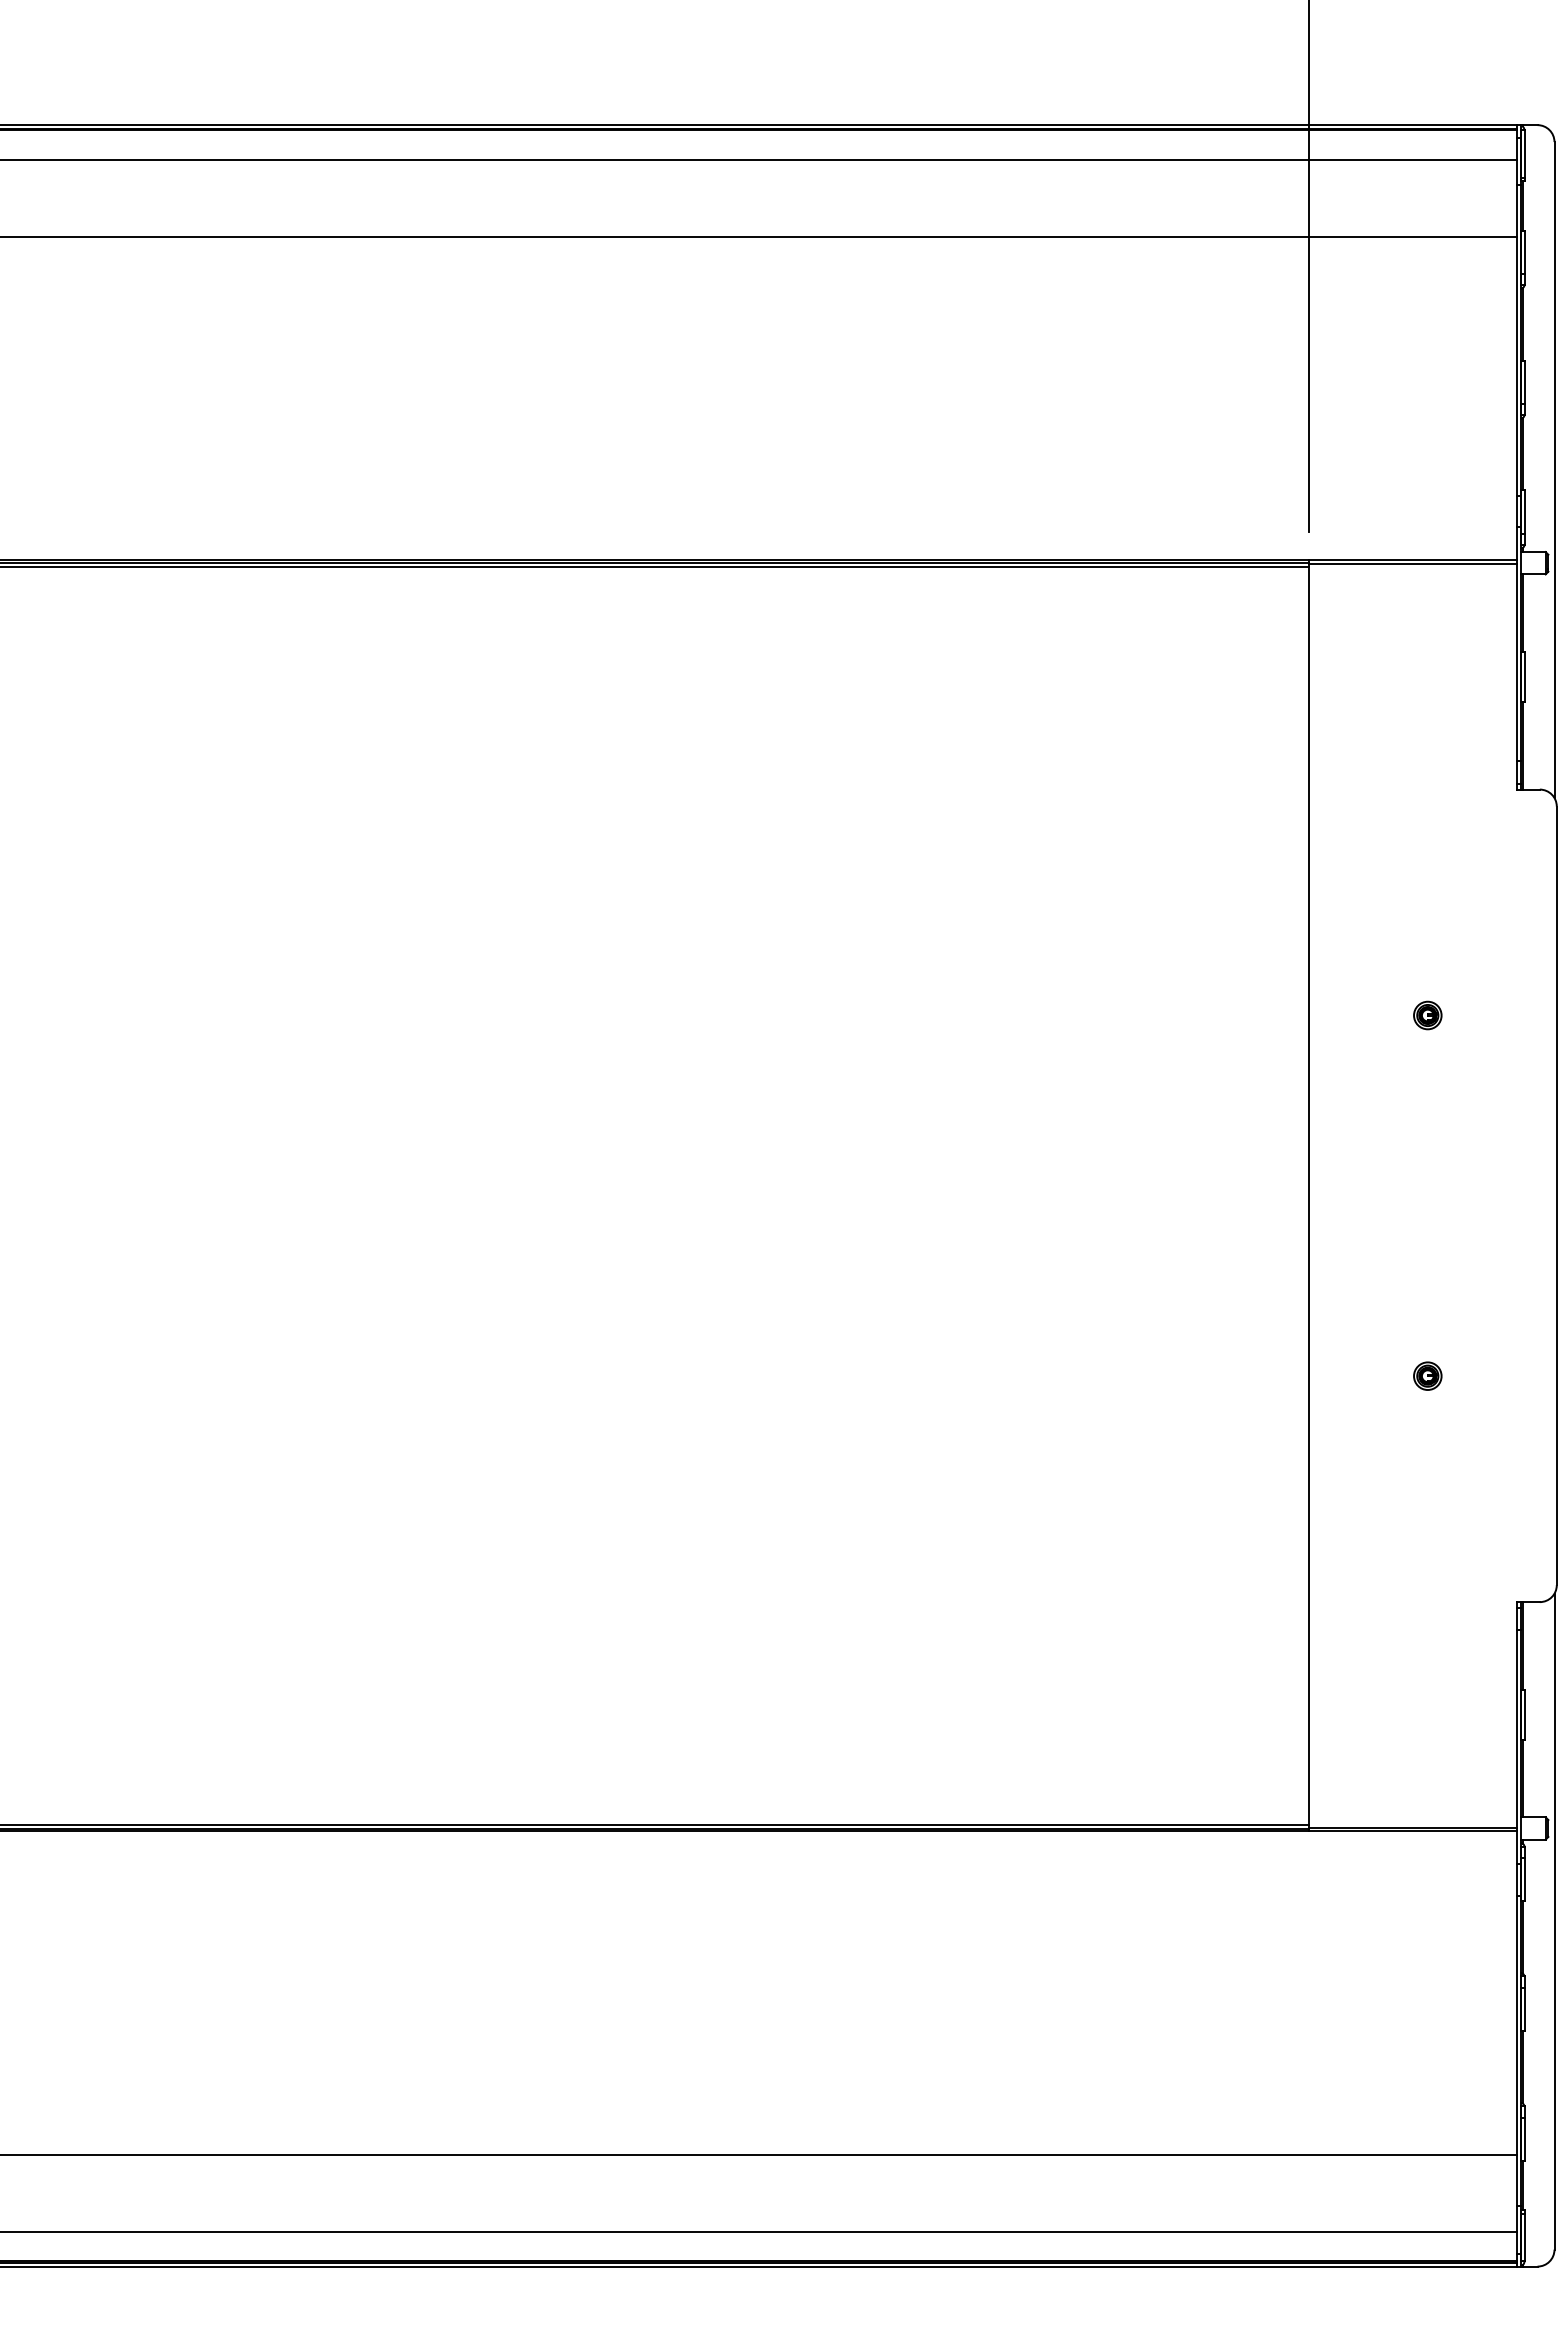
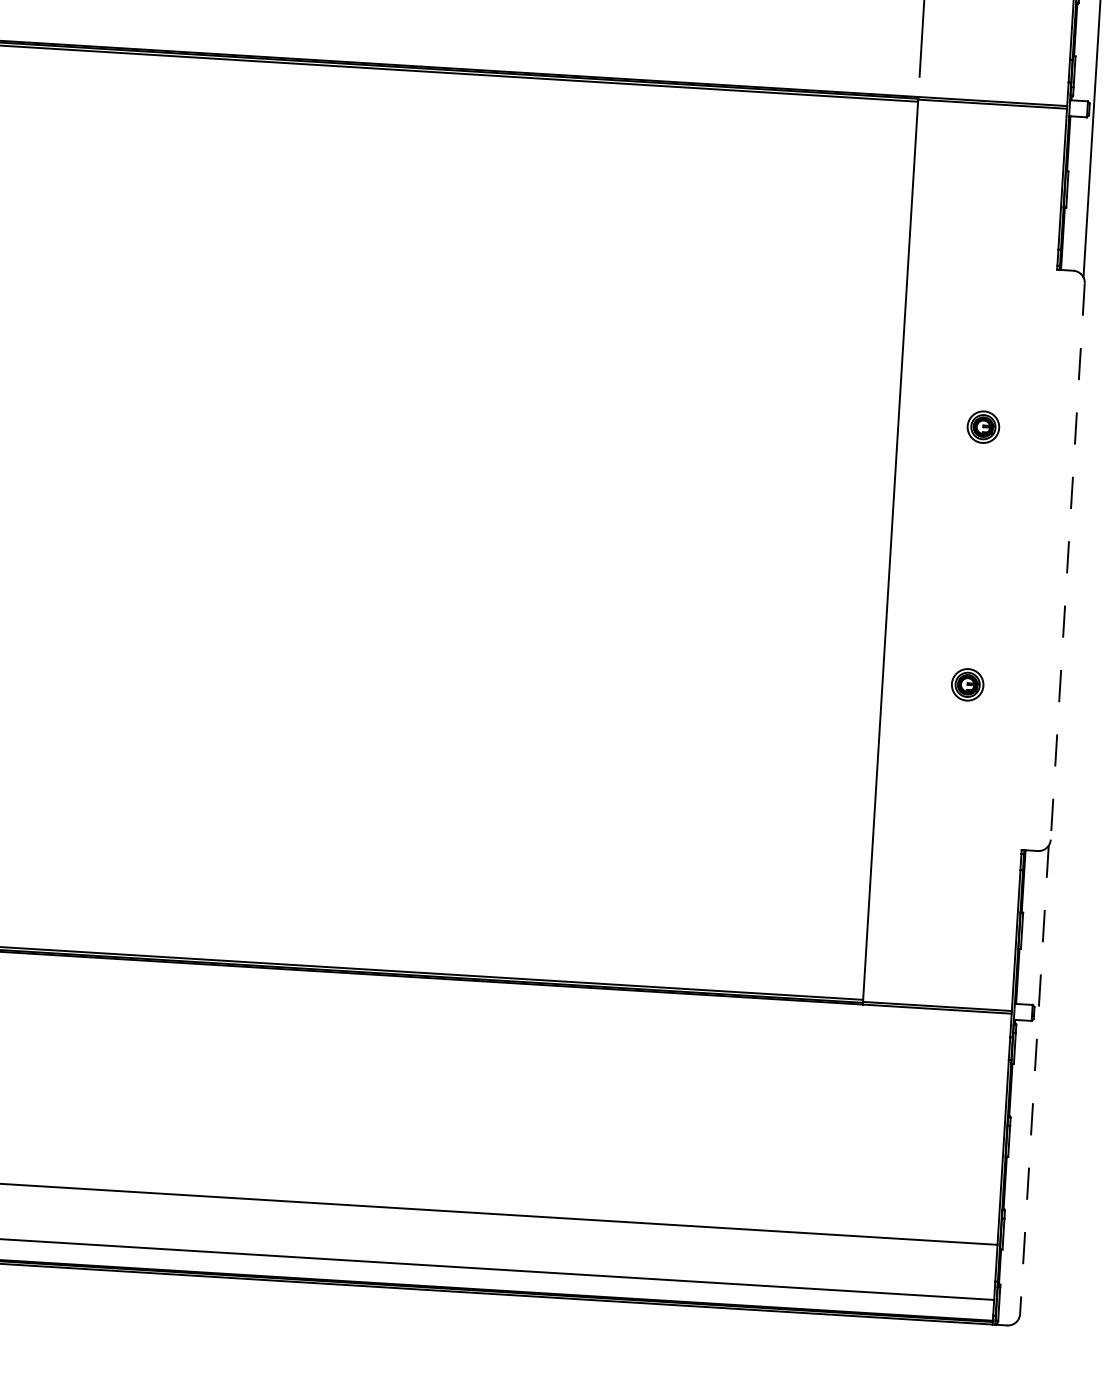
part: (1427, 1015) -> (983, 427), size x1.6
line: (1556, 1196) -> (1067, 562), solid -> dashed
part: (1427, 1375) -> (967, 684), size x1.6
line: (1554, 1921) -> (1034, 1079), solid -> dashed

